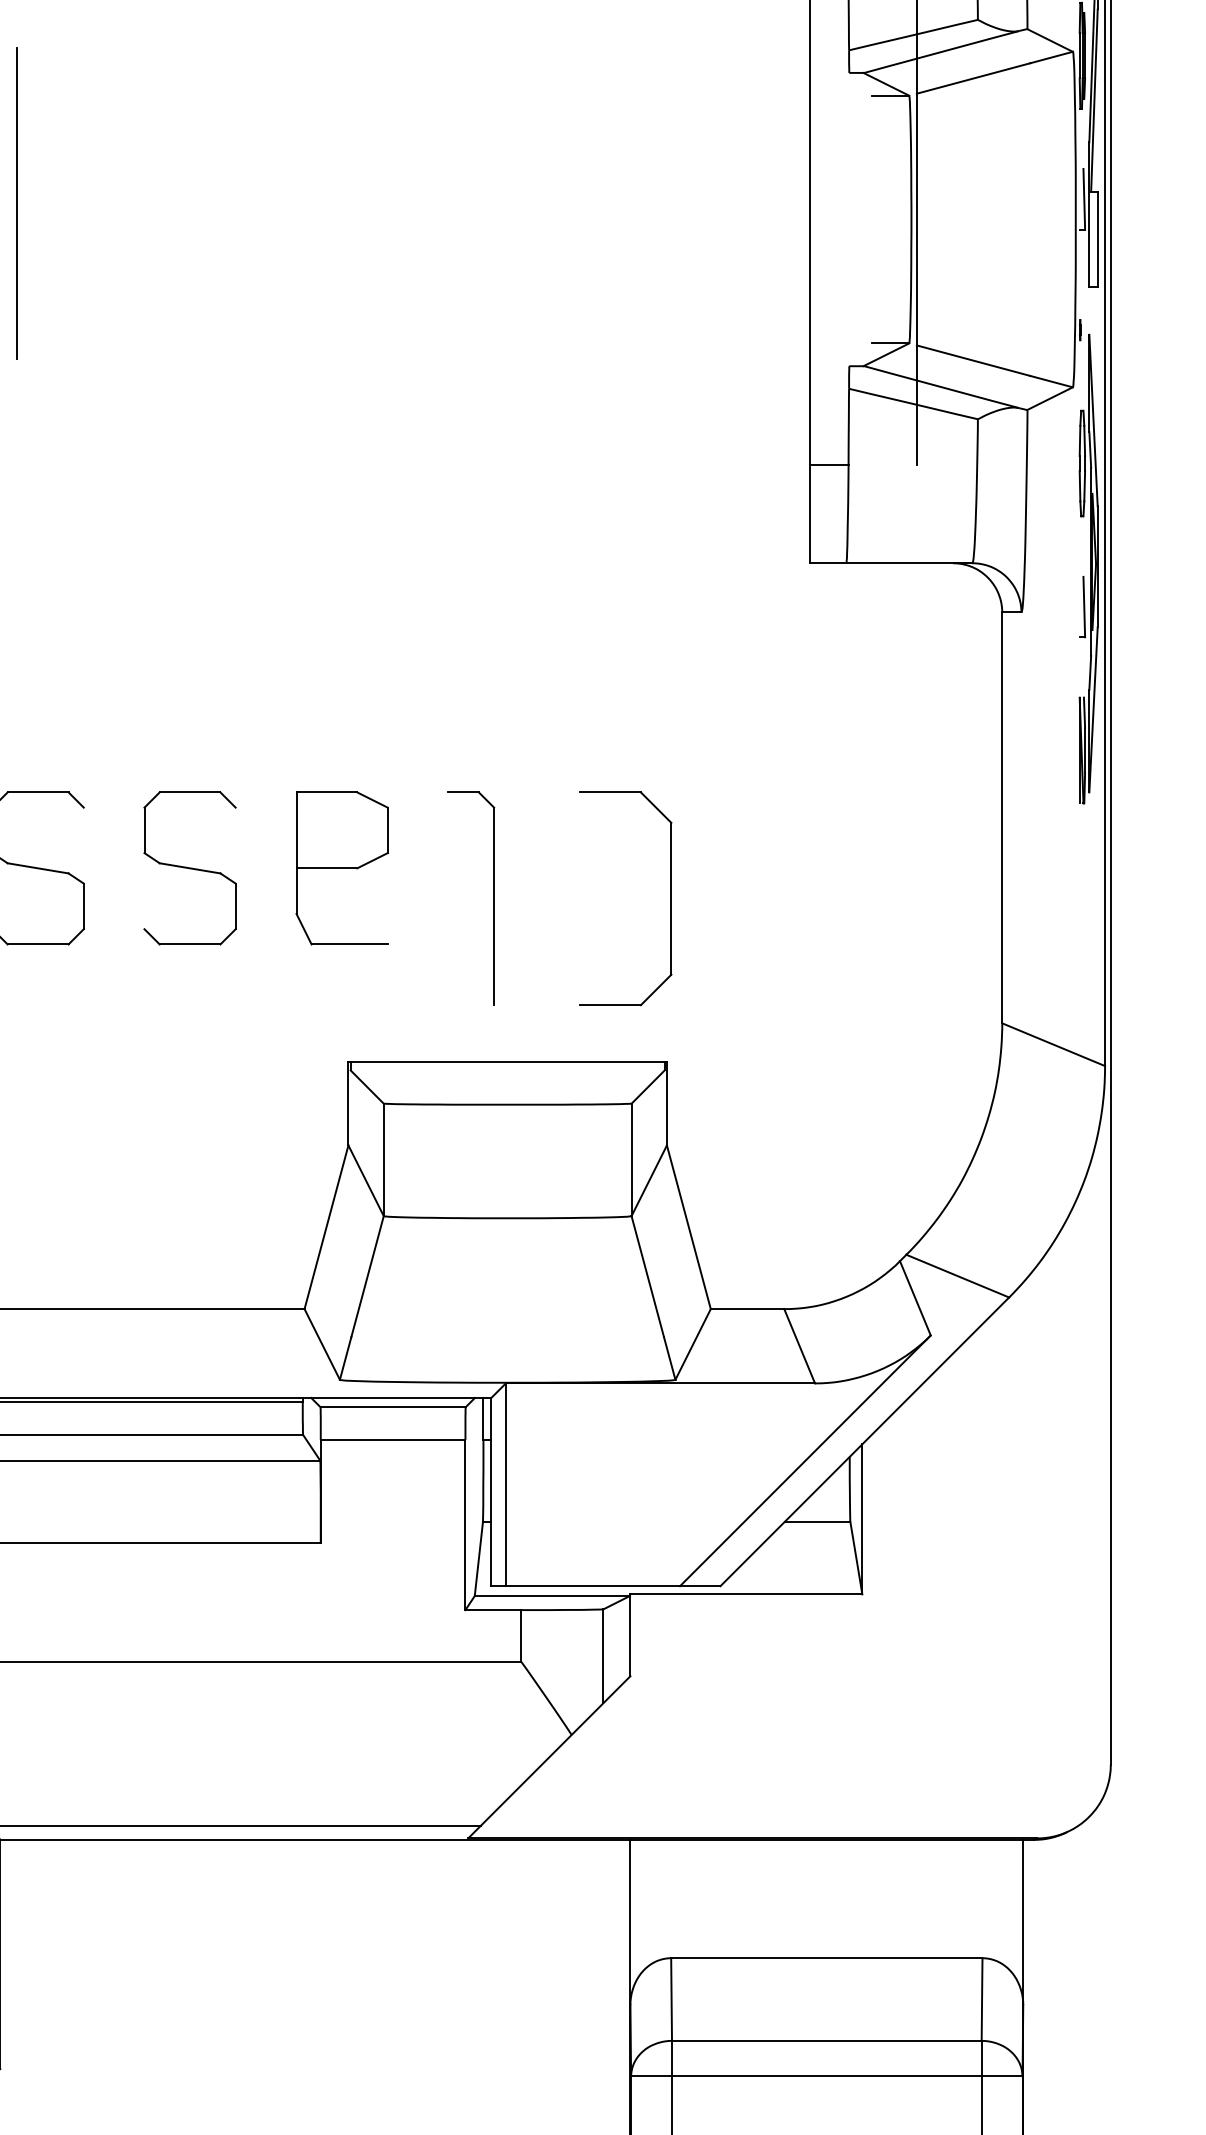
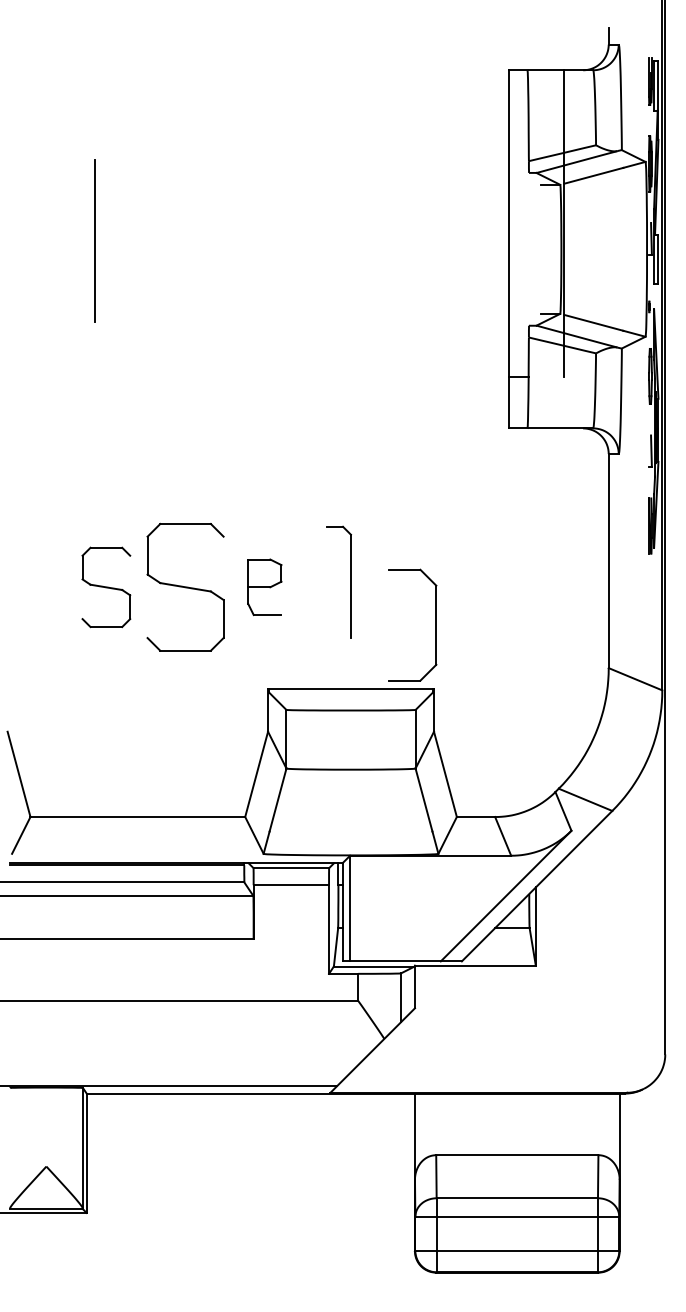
part: (341, 866) -> (264, 586), size x0.7
part: (189, 868) -> (185, 587), size x1.6
part: (493, 897) -> (350, 581), moved
part: (669, 897) -> (435, 624), moved

